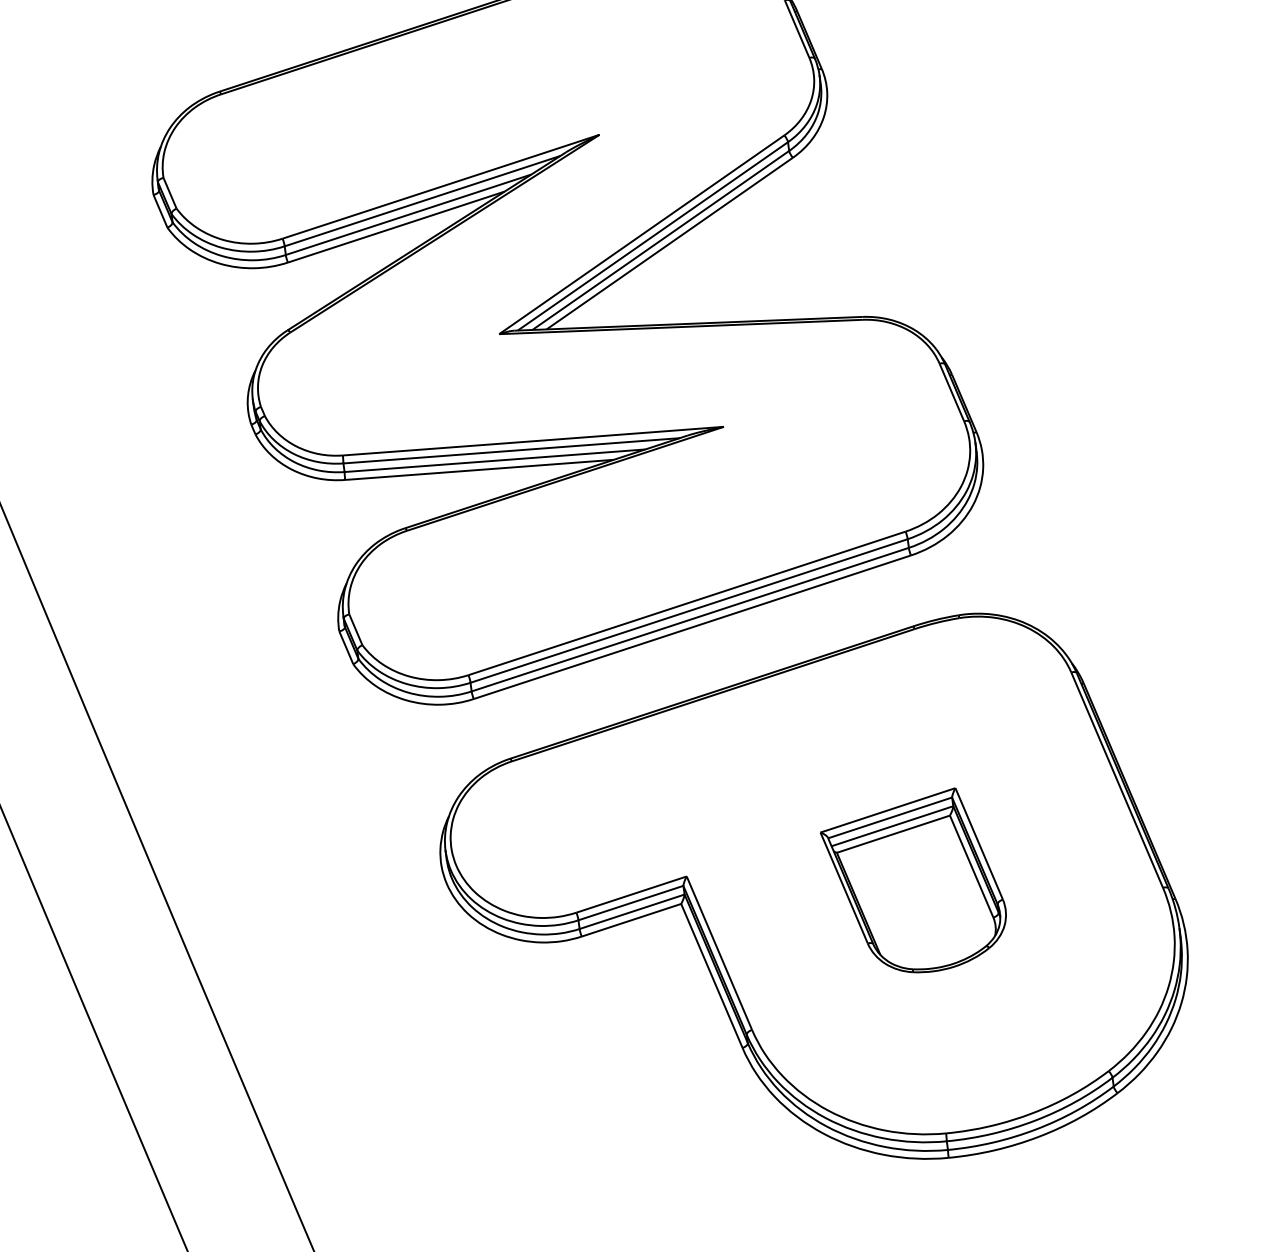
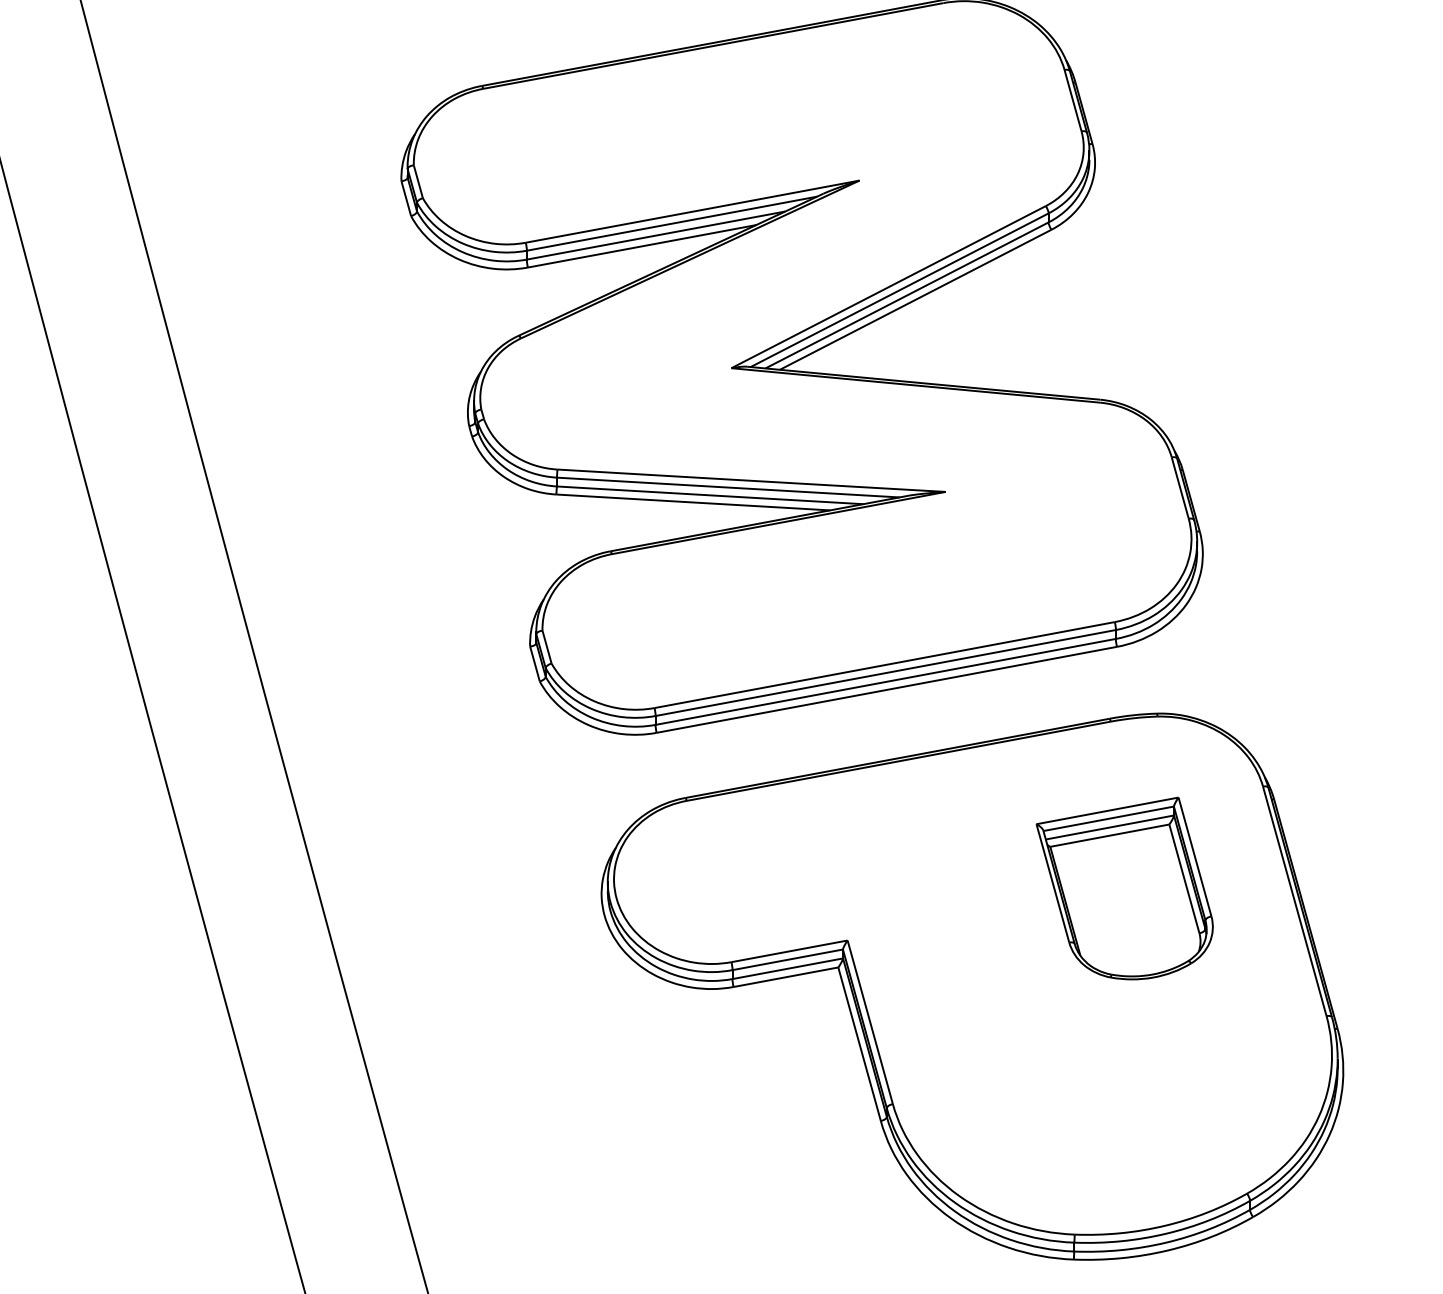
part: (914, 883) -> (1124, 888), moved

